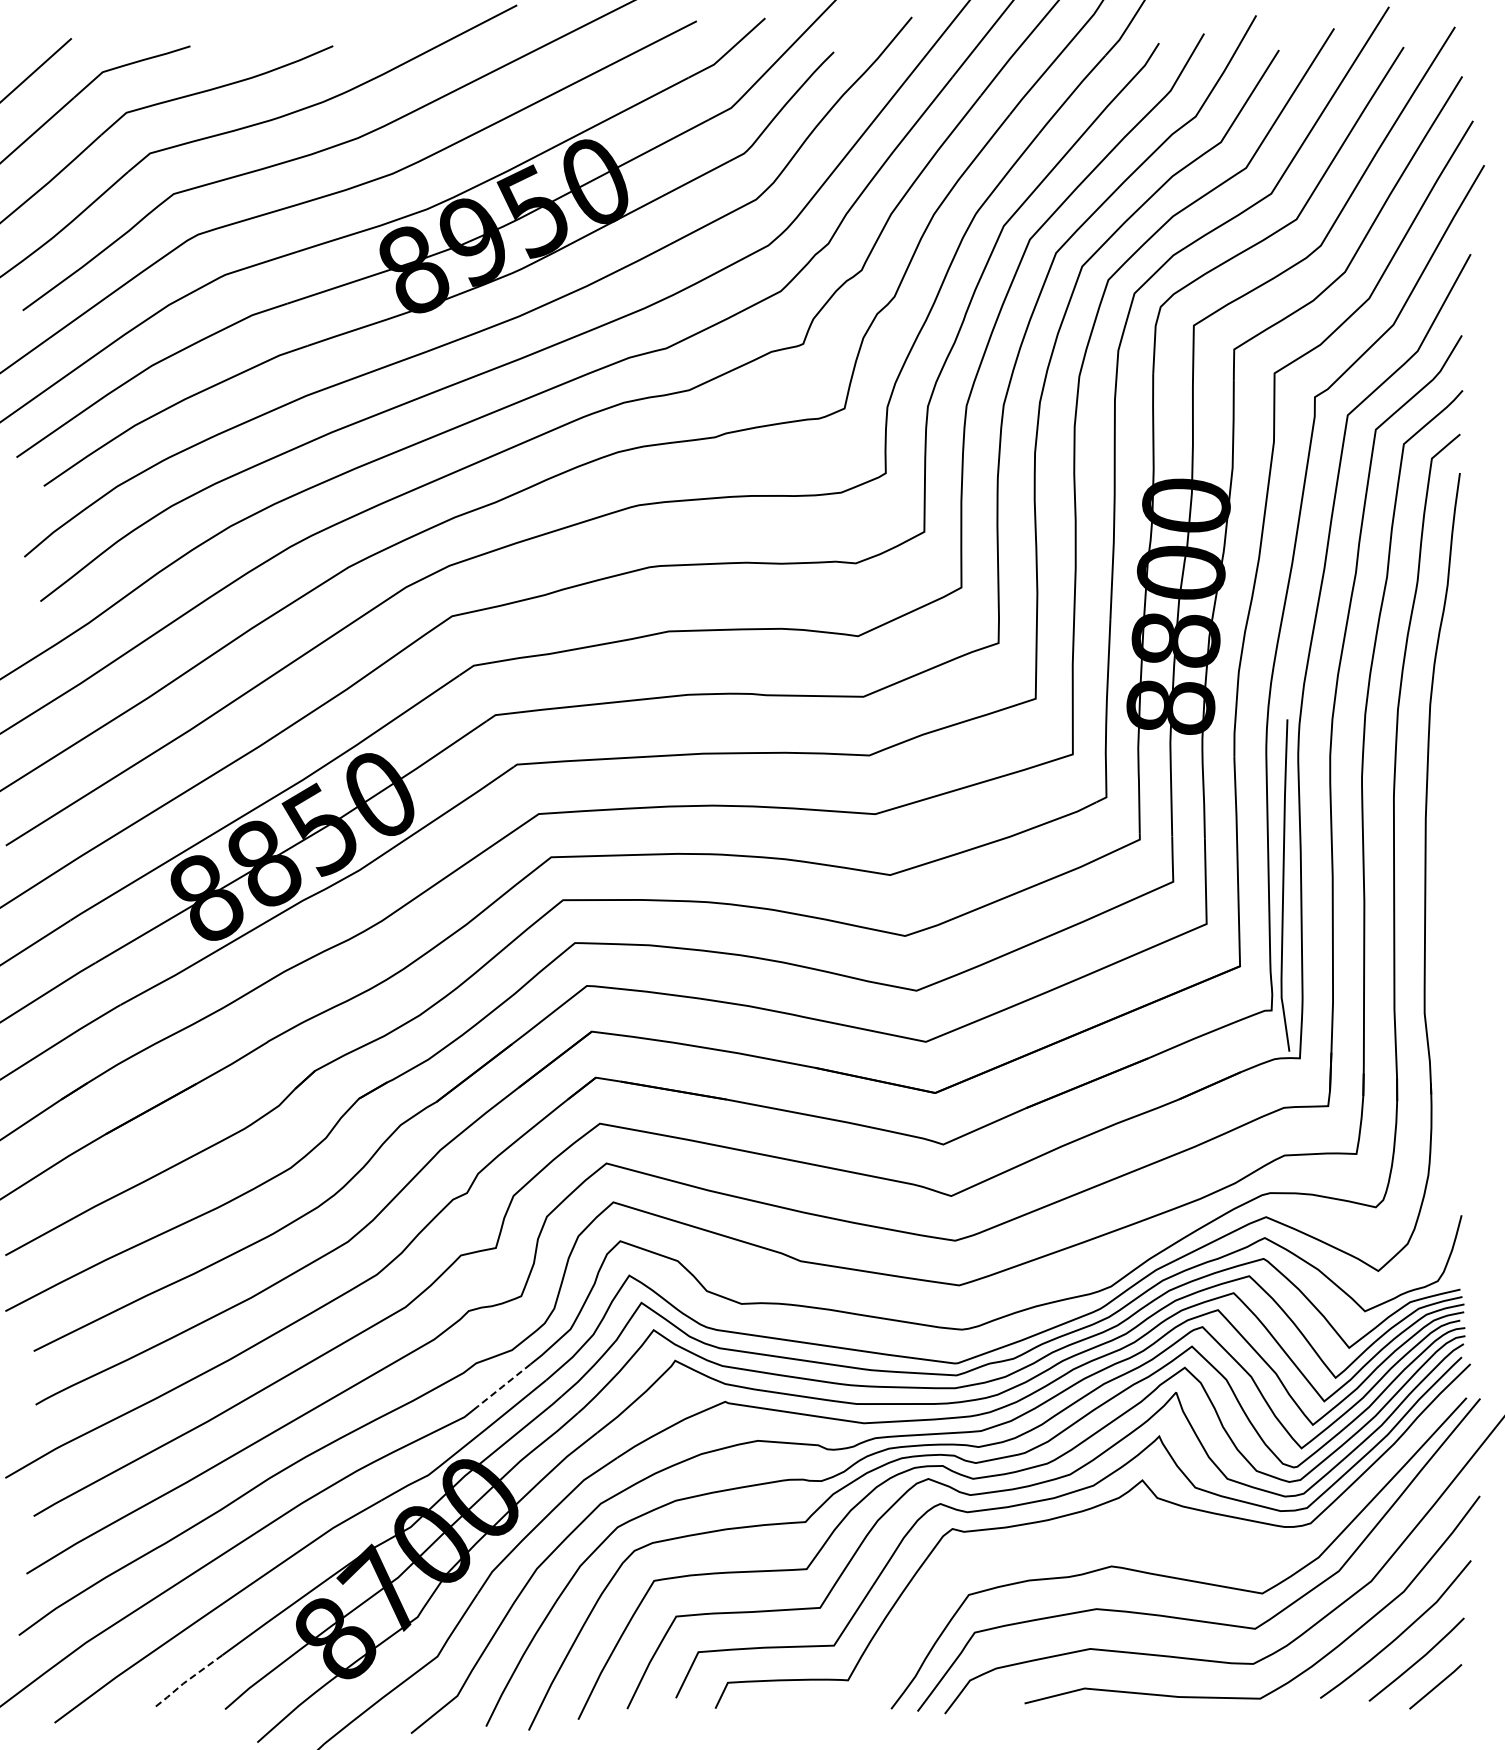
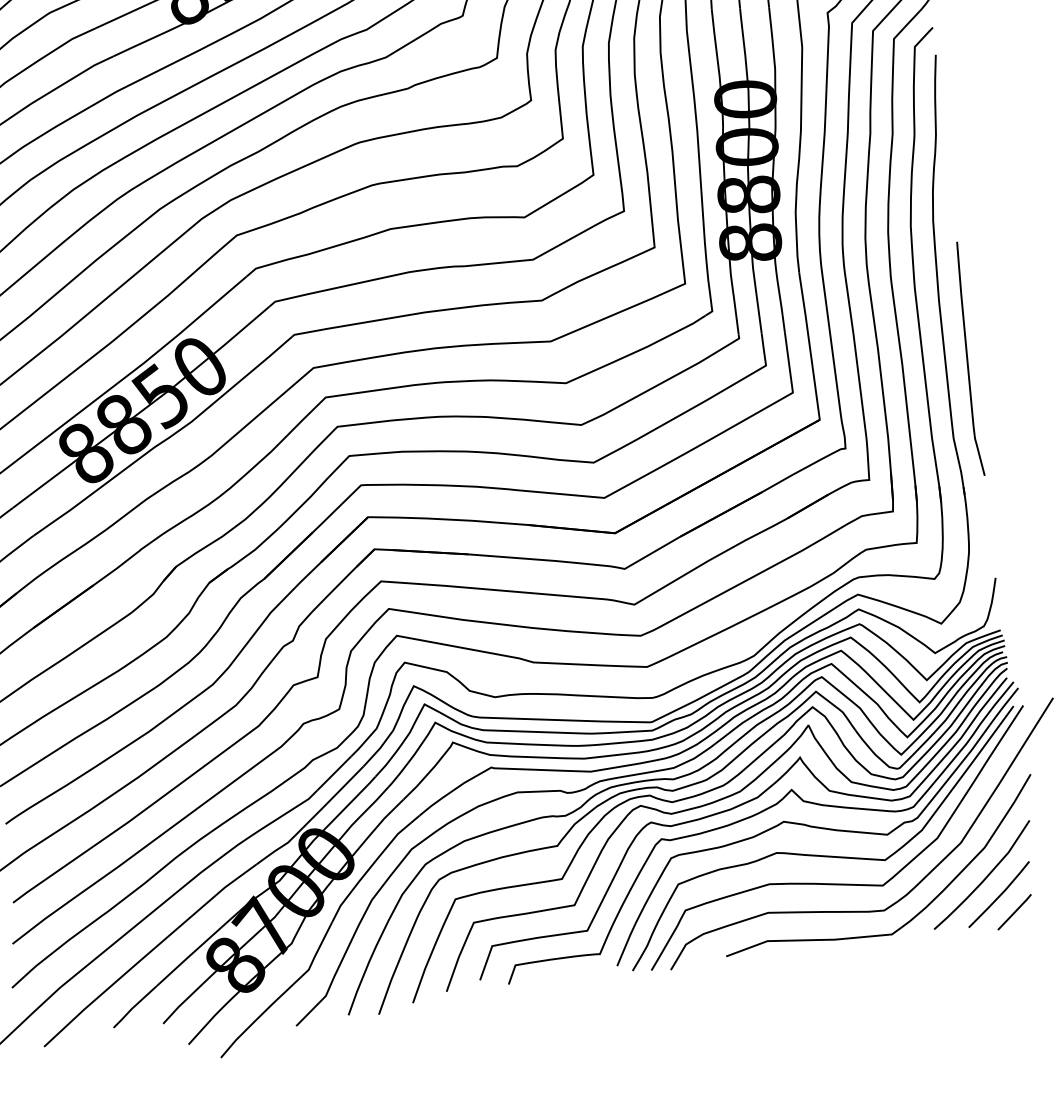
curve: (1284, 885) -> (968, 359), moved
line: (503, 1385) -> (333, 773), dashed -> solid
curve: (1172, 1536) -> (817, 827), added
line: (187, 1680) -> (134, 1006), dashed -> solid

